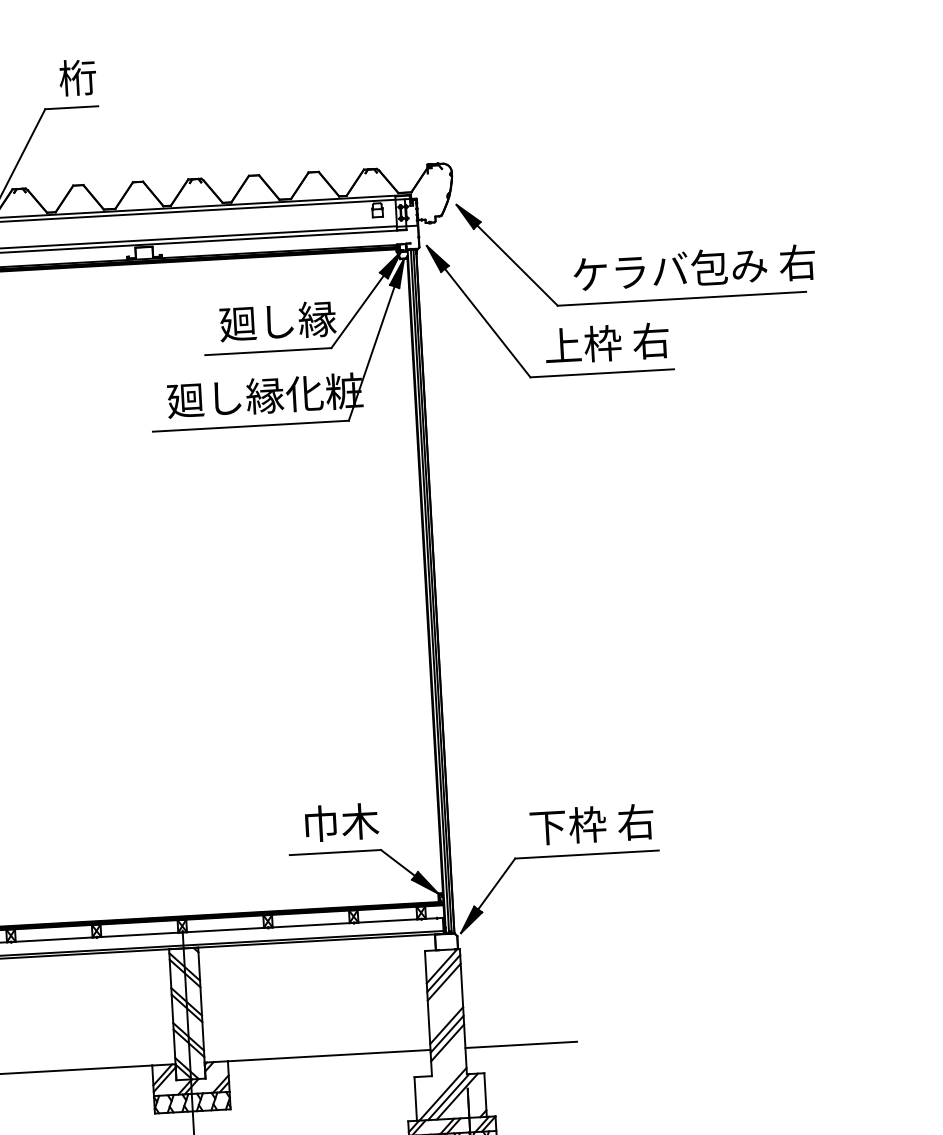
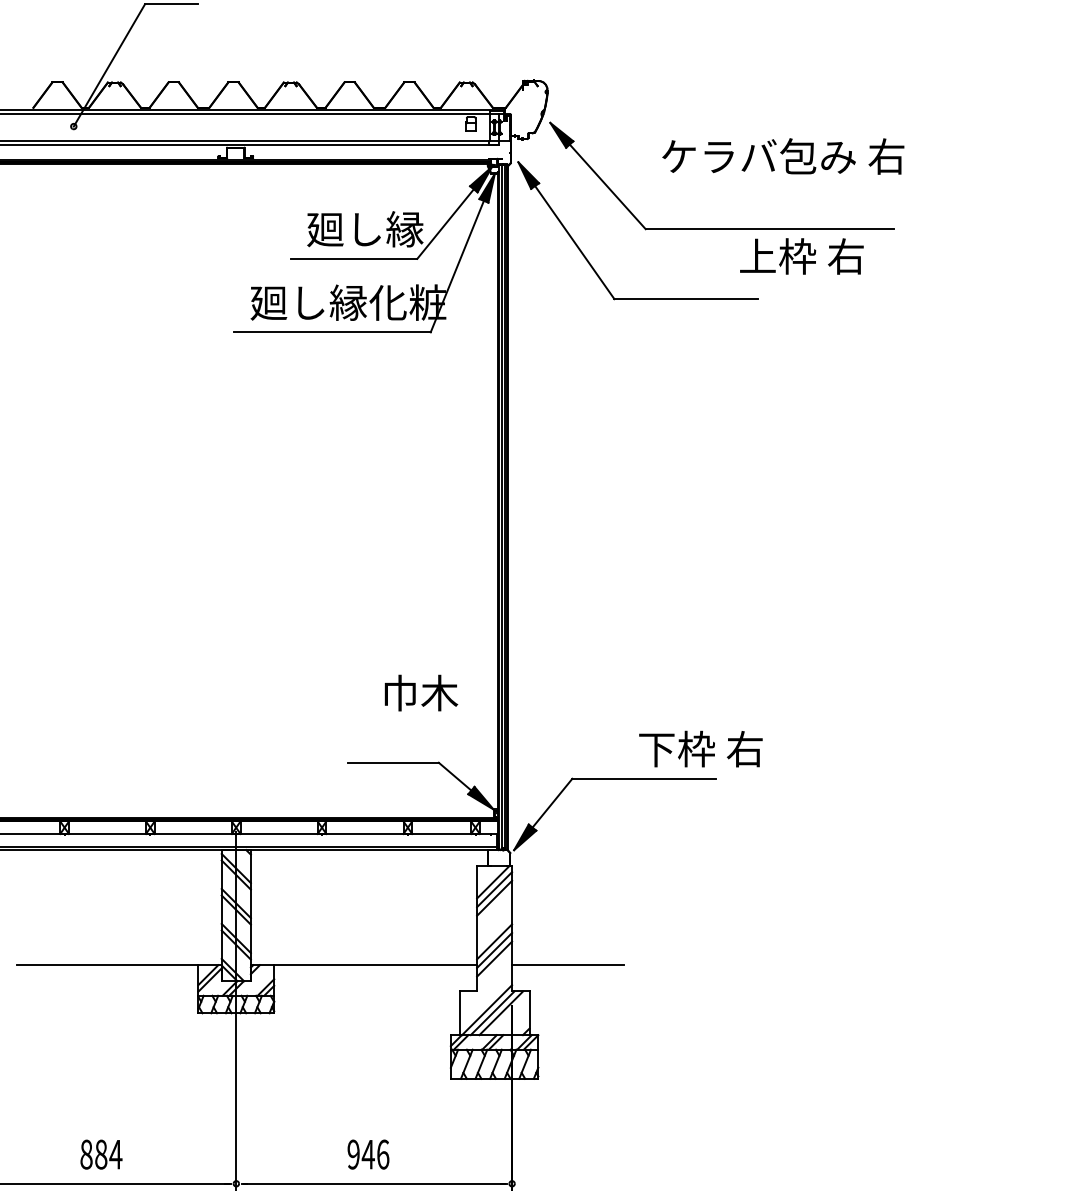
text: (694, 268) -> (783, 156), moved
text: (606, 343) -> (801, 256), moved
text: (342, 821) -> (421, 692), moved
text: (591, 823) -> (700, 748), moved

